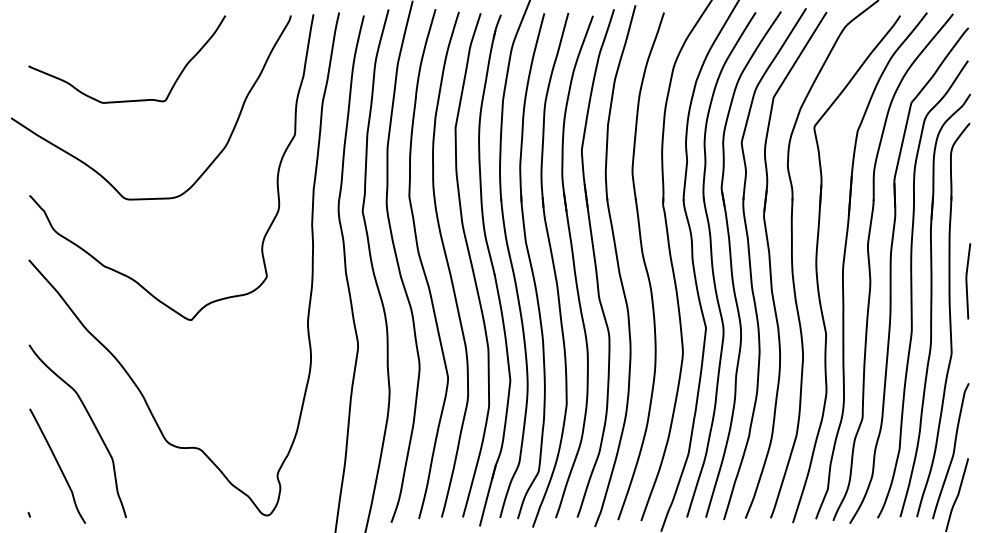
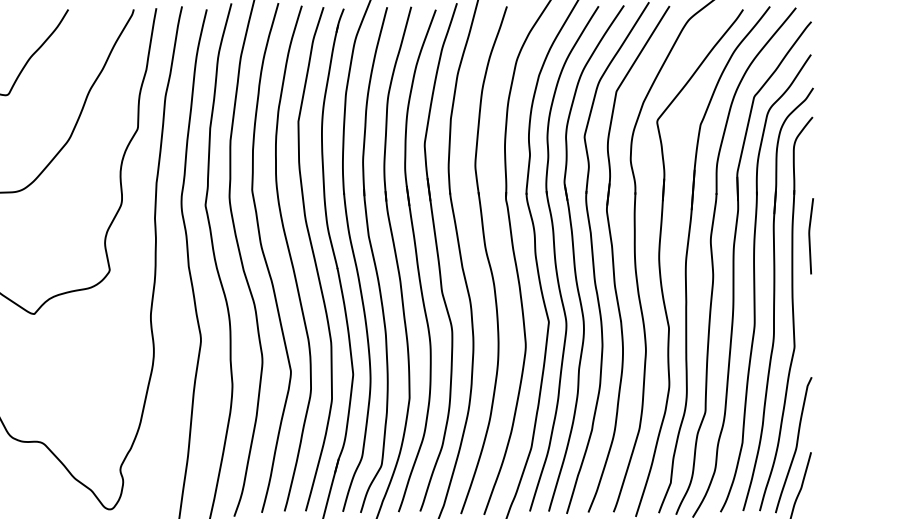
curve: (967, 281) -> (810, 236), moved

